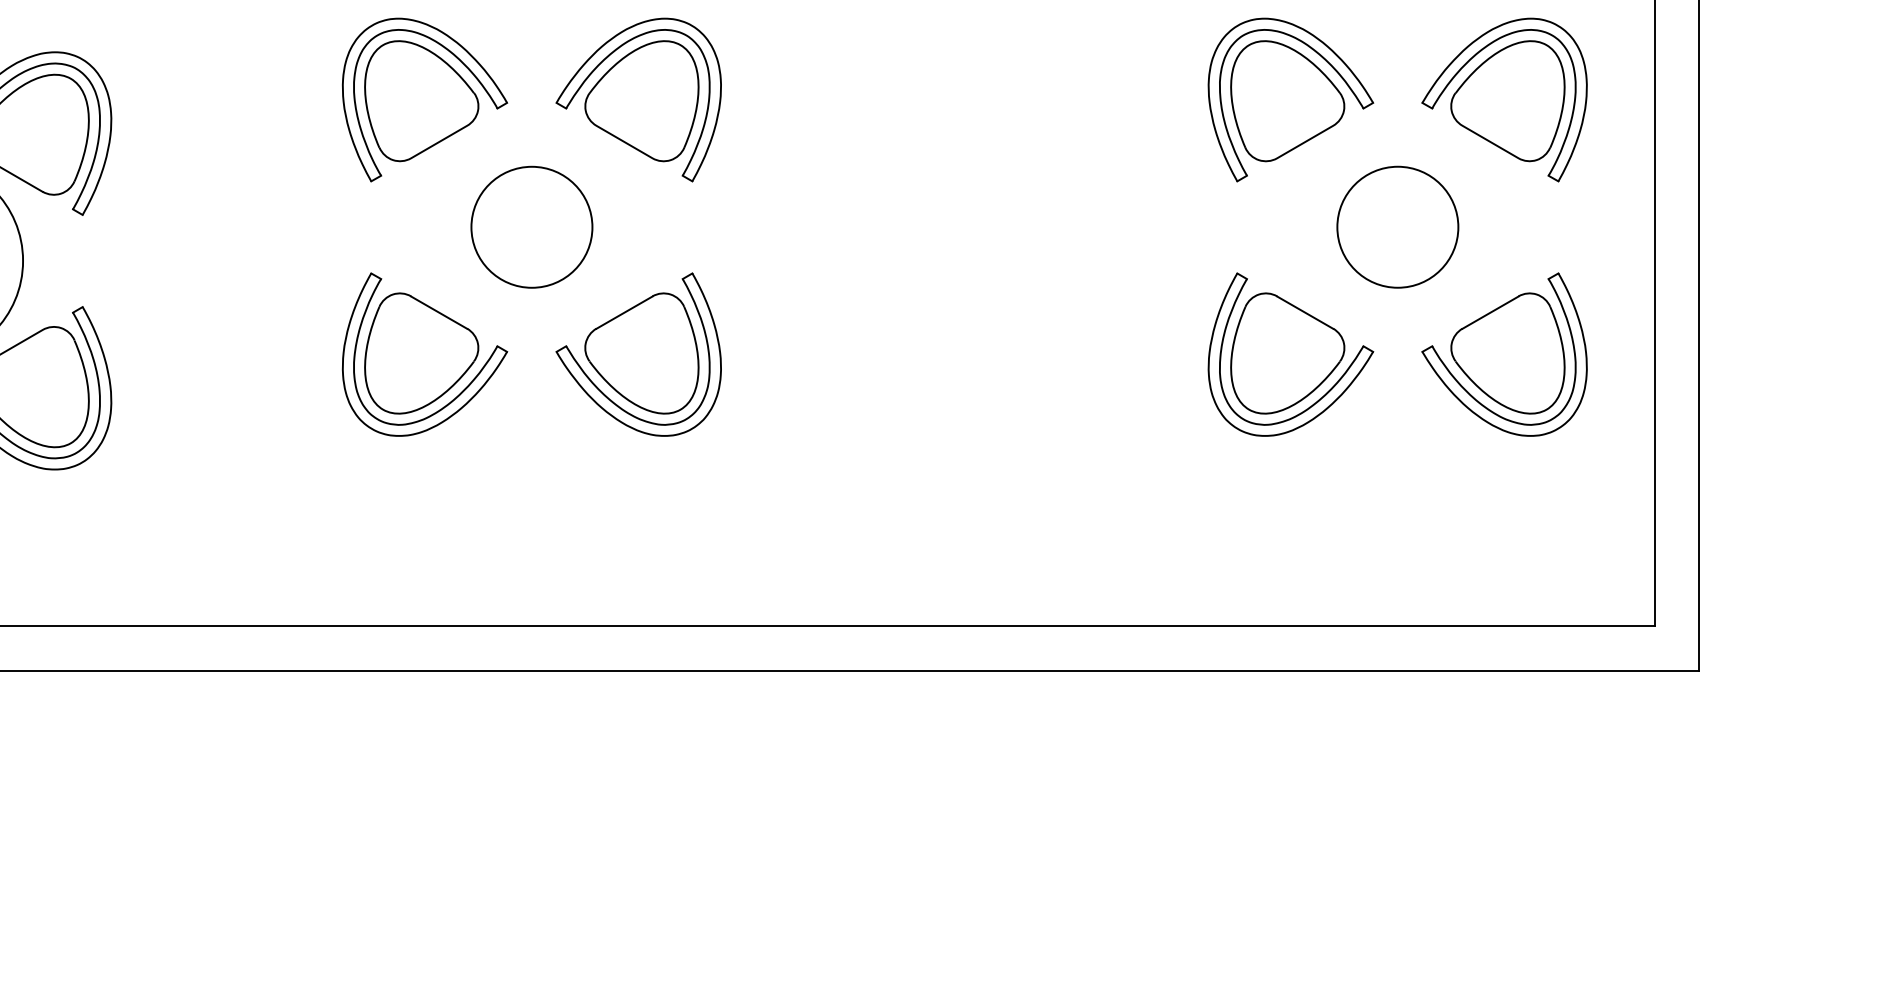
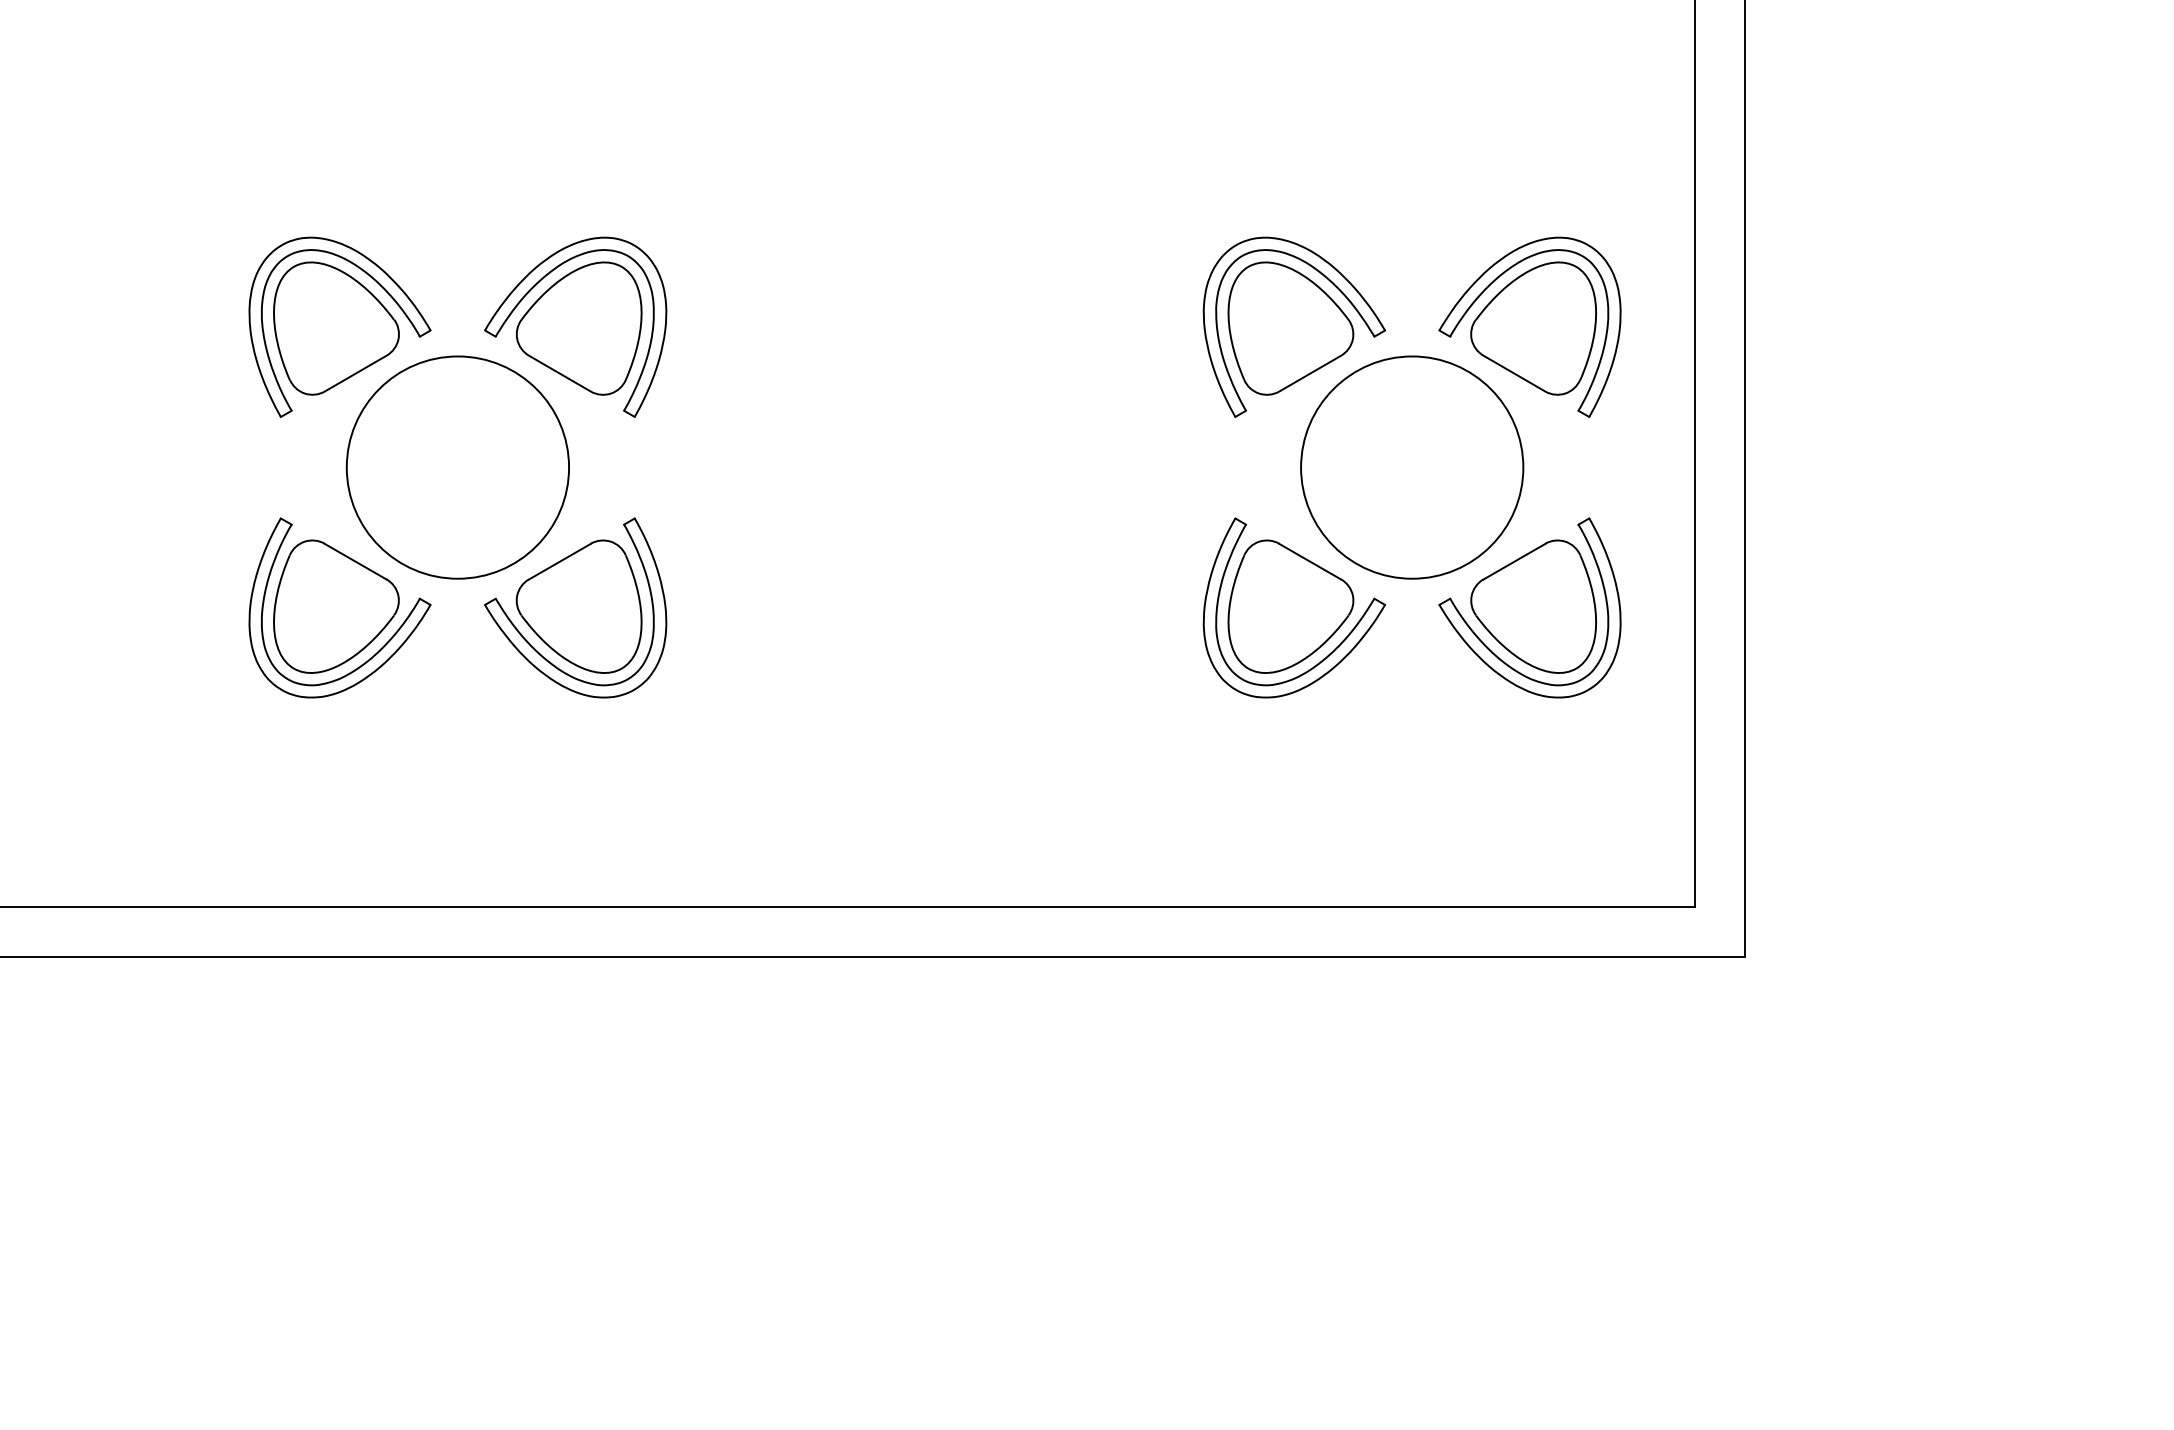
circle: (531, 227) -> (457, 467), size x1.67
circle: (1398, 227) -> (1412, 467), size x1.67

